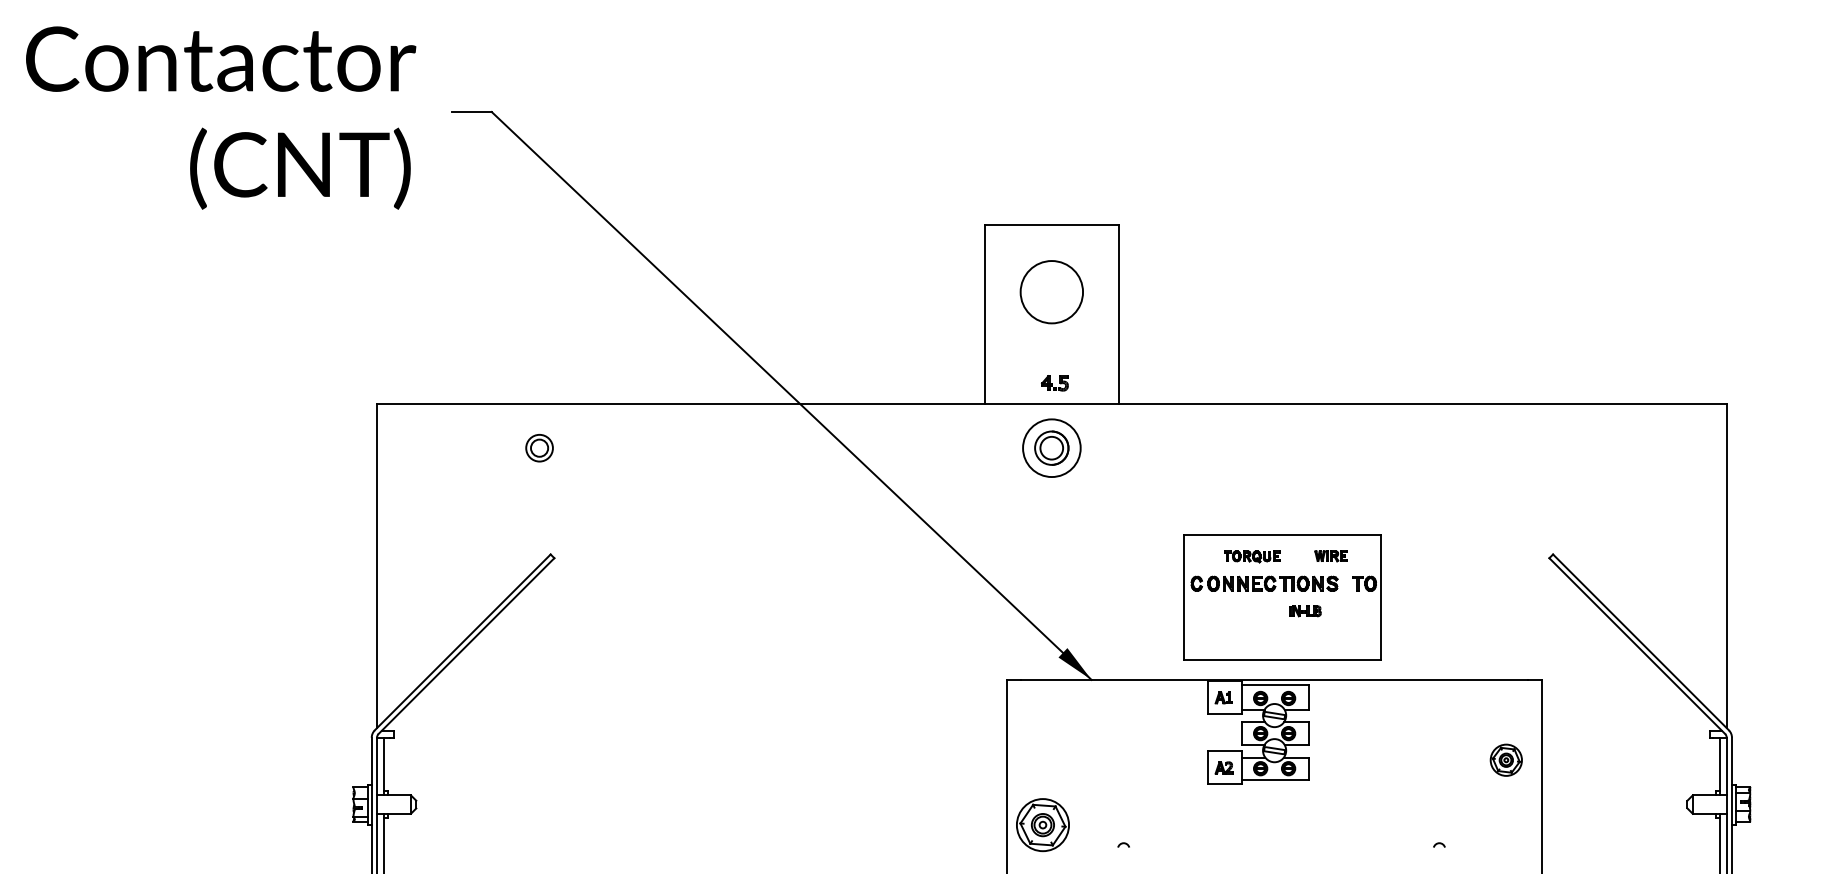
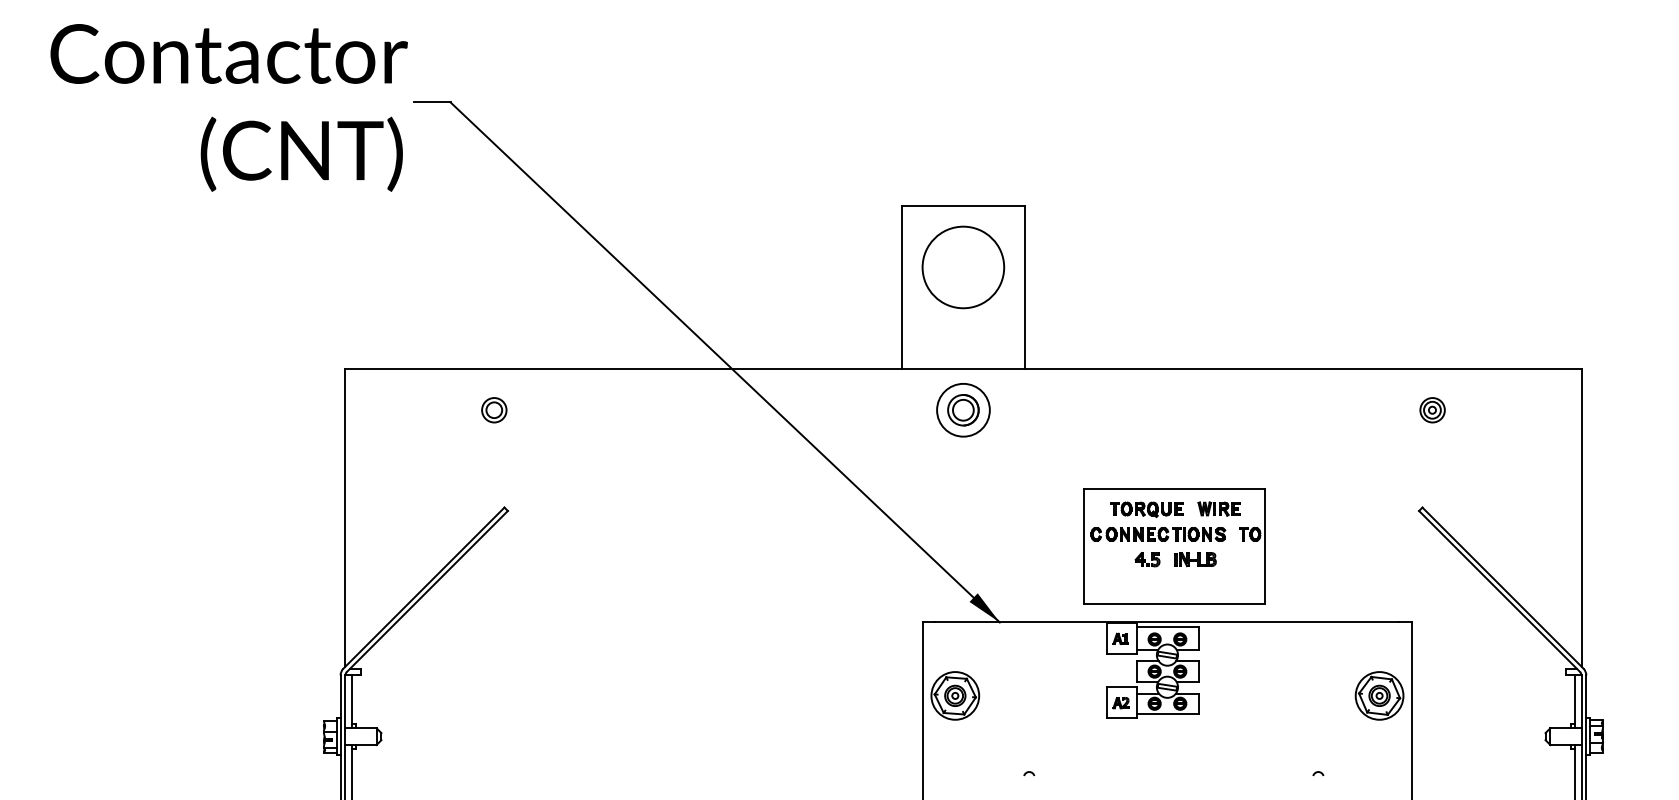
text: (221, 117) -> (229, 107), moved
circle: (1051, 291) -> (963, 266), size x1.43
part: (1054, 383) -> (1147, 559), moved
part: (1563, 448) -> (1432, 410), added
part: (1252, 556) -> (1147, 509), size x1.43
part: (1330, 556) -> (1218, 509), size x1.43
part: (1305, 611) -> (1195, 559), size x1.43
part: (1506, 760) -> (1379, 696), size x1.67
part: (1042, 825) -> (954, 696), moved

